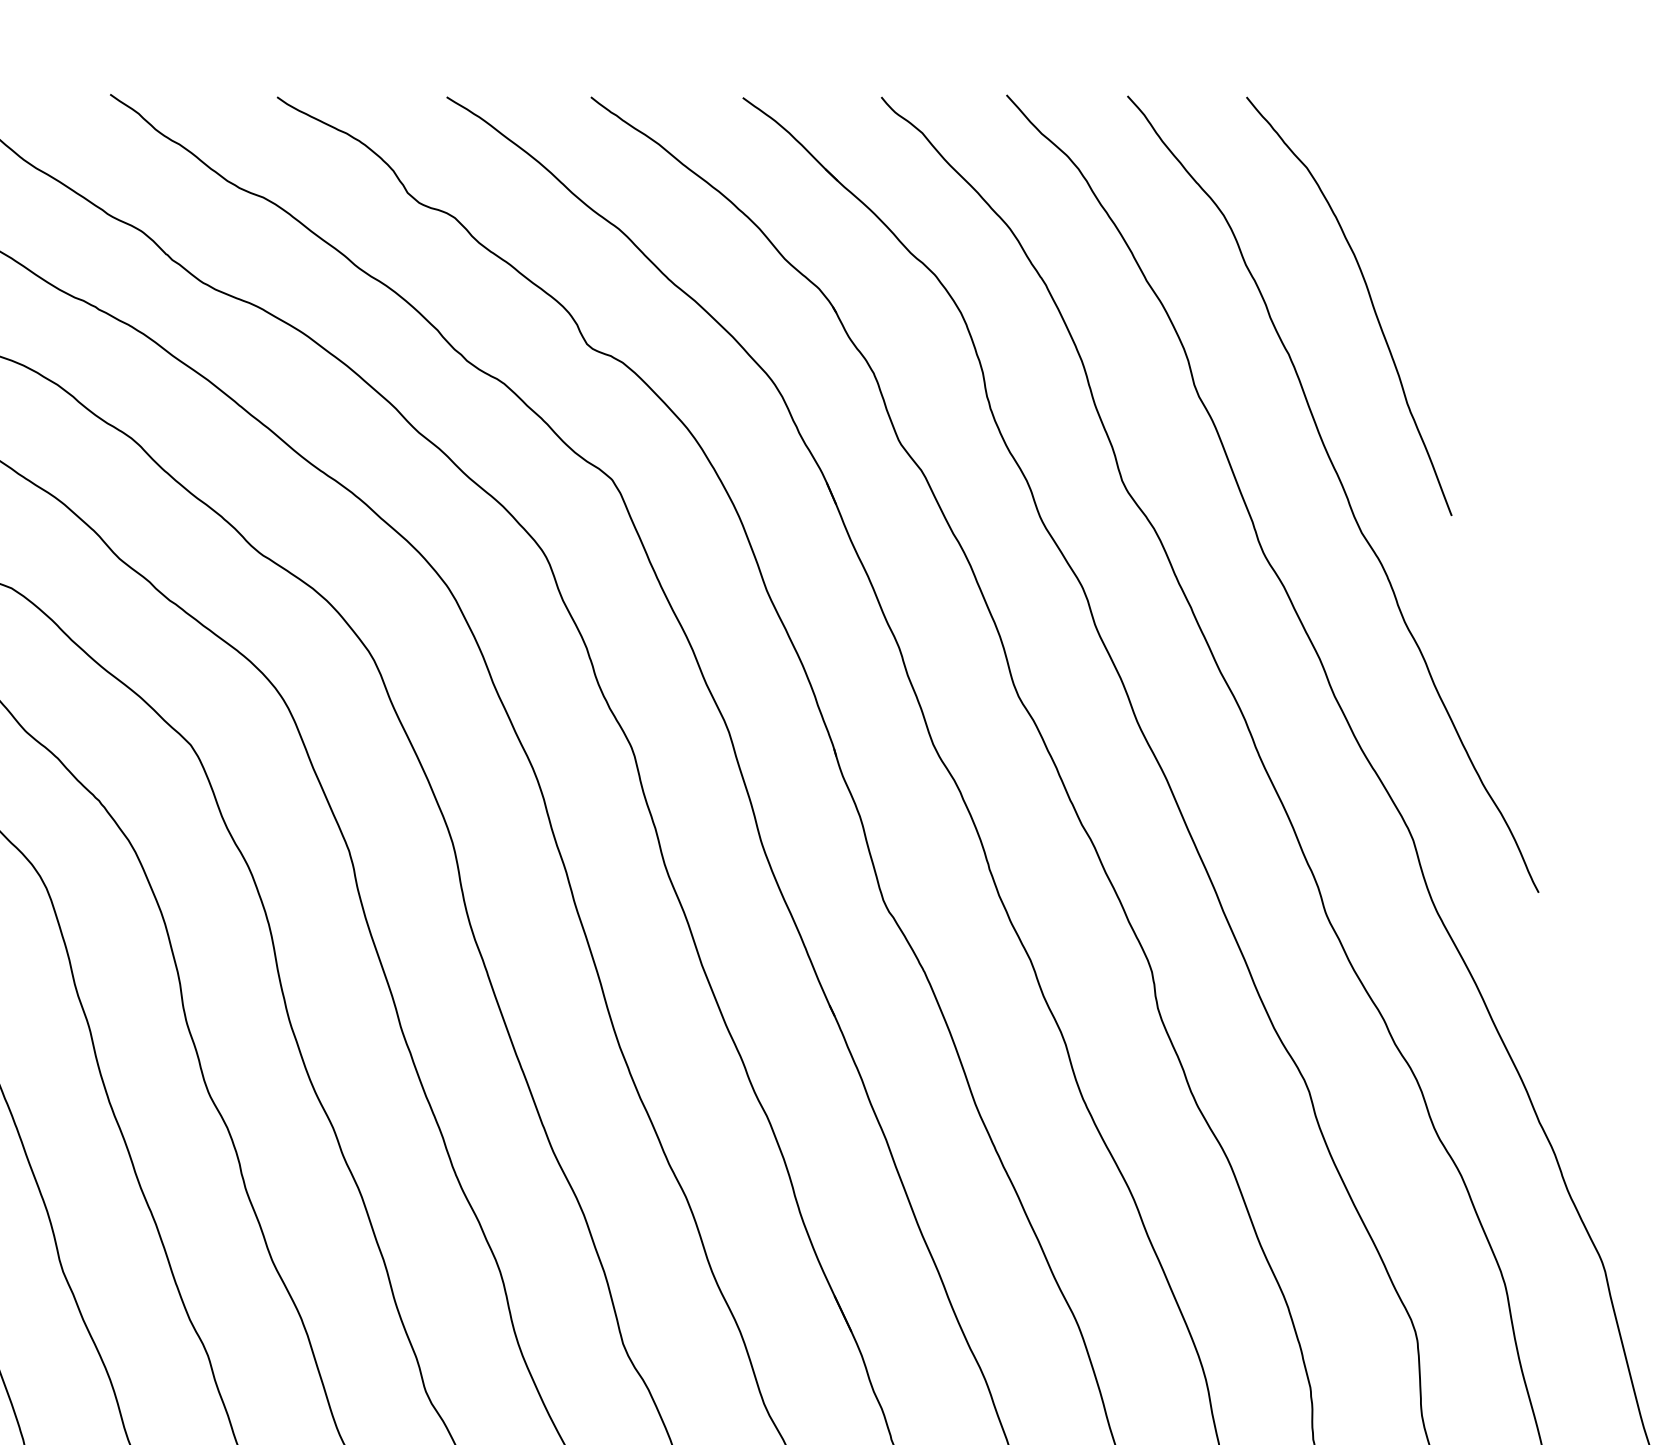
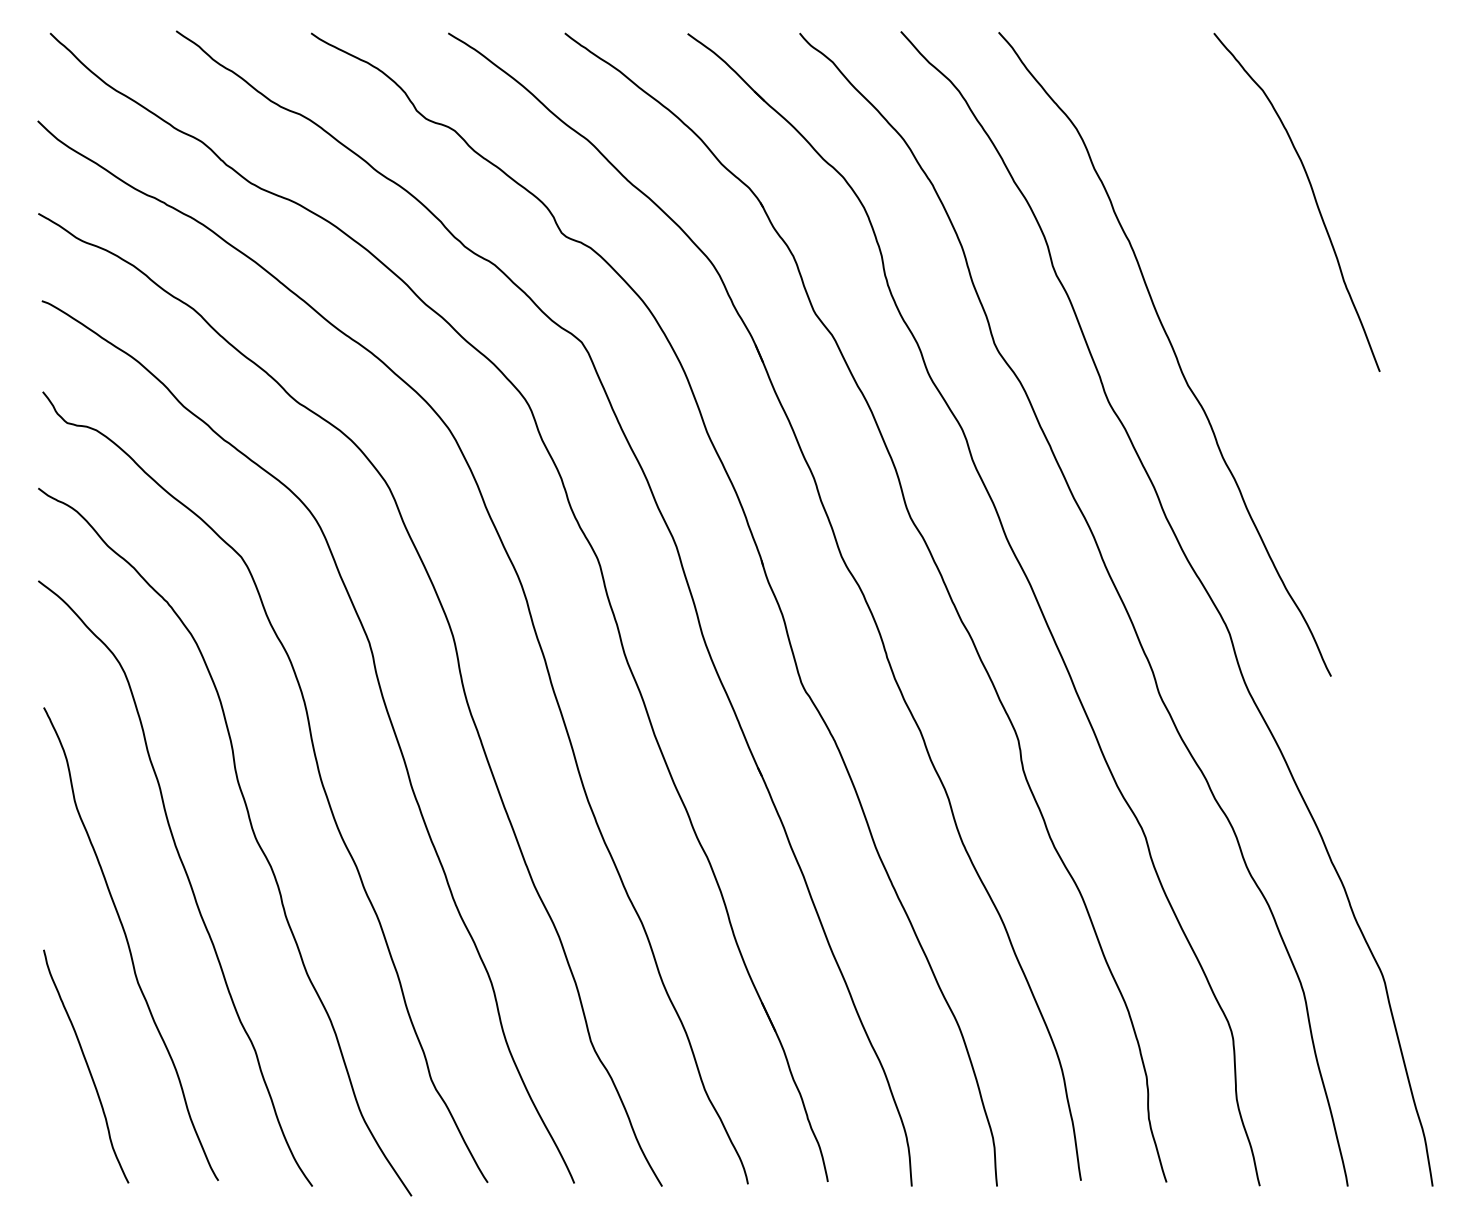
curve: (1369, 300) -> (1313, 197), moved

